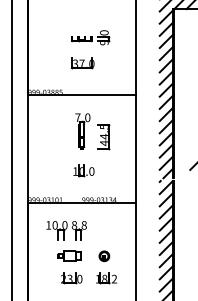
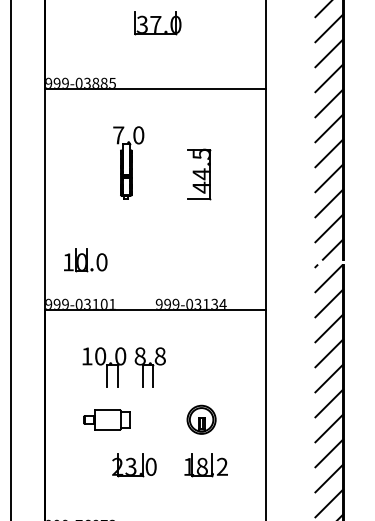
part: (82, 131) -> (127, 163), moved
part: (83, 170) -> (84, 260), moved
part: (69, 255) -> (107, 418), moved
part: (104, 256) -> (201, 420), size x1.4

